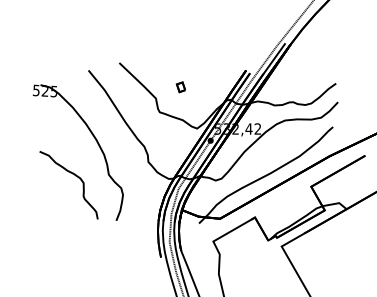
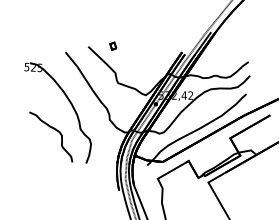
part: (180, 87) -> (112, 46), moved

